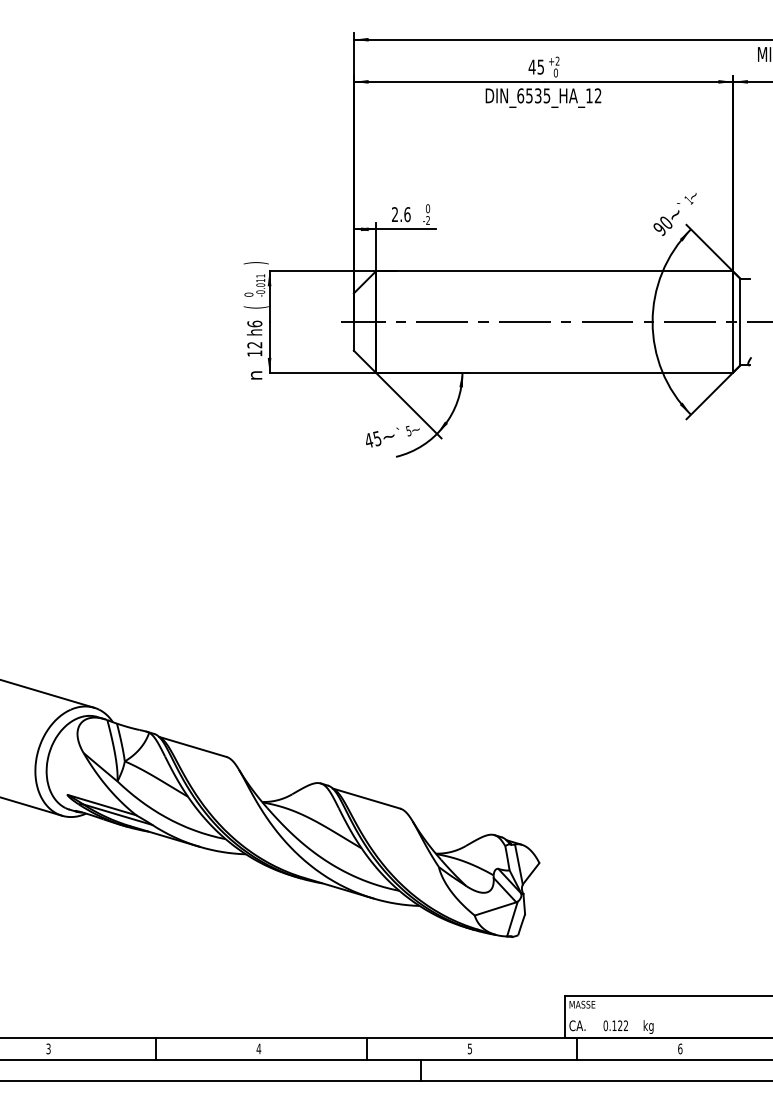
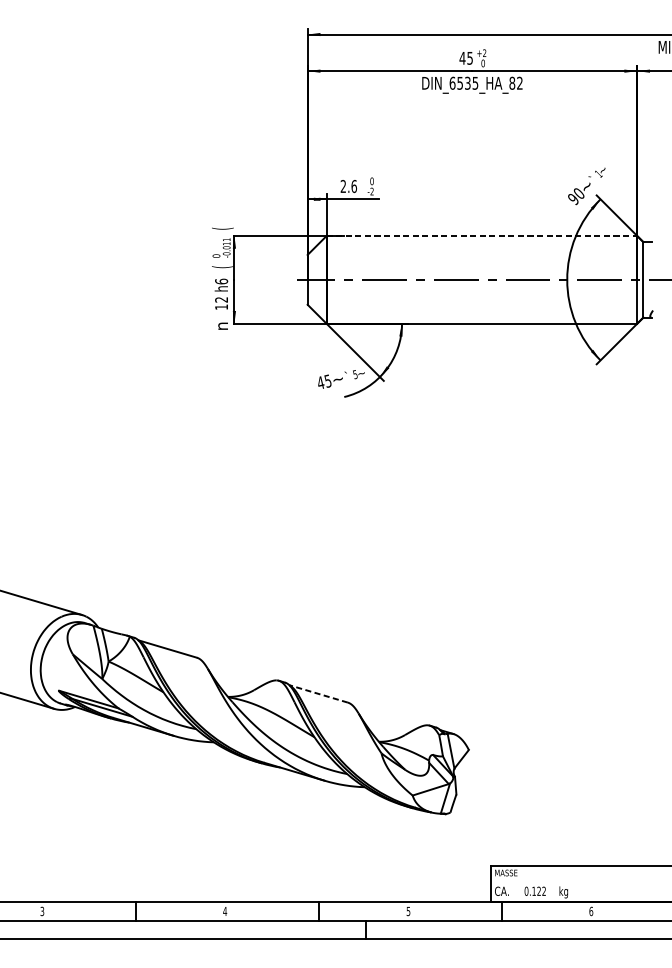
text: (589, 95) -> (512, 83), DIN_6535_HA_12 -> DIN_6535_HA_82
text: (255, 263) -> (222, 228), ) -> (
line: (554, 271) -> (481, 235), solid -> dashed
line: (366, 798) -> (318, 693), solid -> dashed

